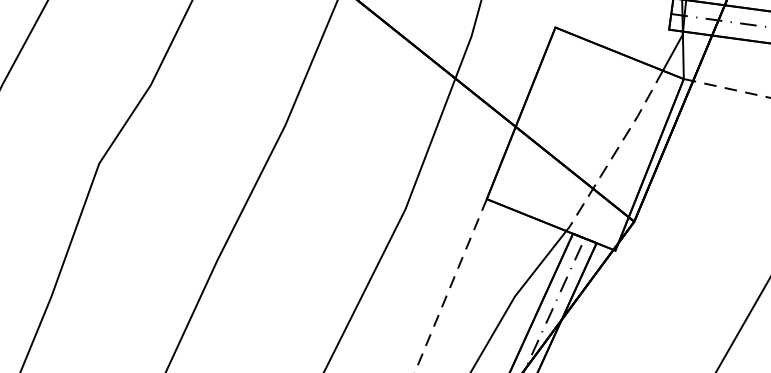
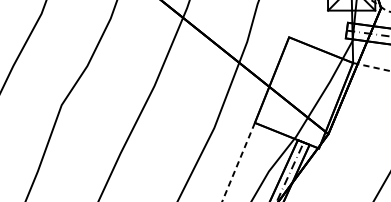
line: (616, 152) -> (319, 99), dashed -> solid

